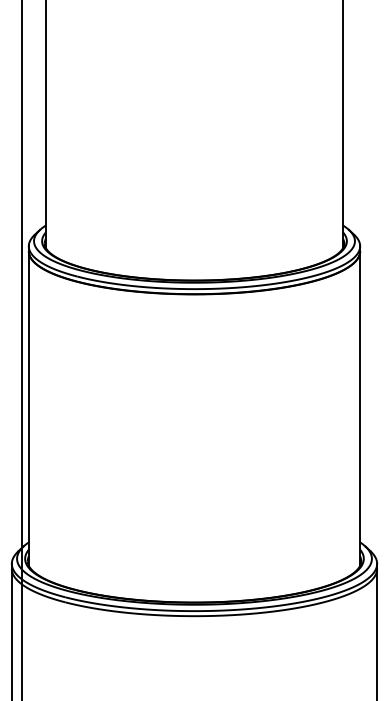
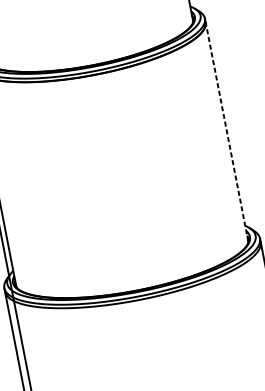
line: (360, 408) -> (227, 132), solid -> dashed

